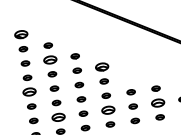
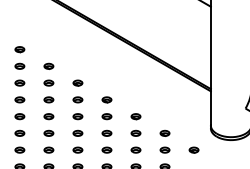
part: (21, 34) -> (19, 49), size x0.62
part: (49, 59) -> (48, 82), size x0.62
part: (101, 66) -> (106, 99), size x0.62
part: (128, 77) -> (135, 116), added
part: (29, 92) -> (19, 116), size x0.62
part: (157, 102) -> (164, 149), size x0.62
part: (107, 109) -> (106, 149), size x0.62
part: (58, 116) -> (48, 149), size x0.62

